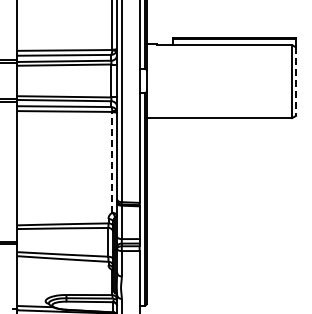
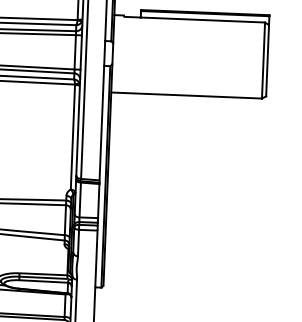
line: (296, 82) -> (267, 61), dashed -> solid
line: (112, 162) -> (73, 137), dashed -> solid

